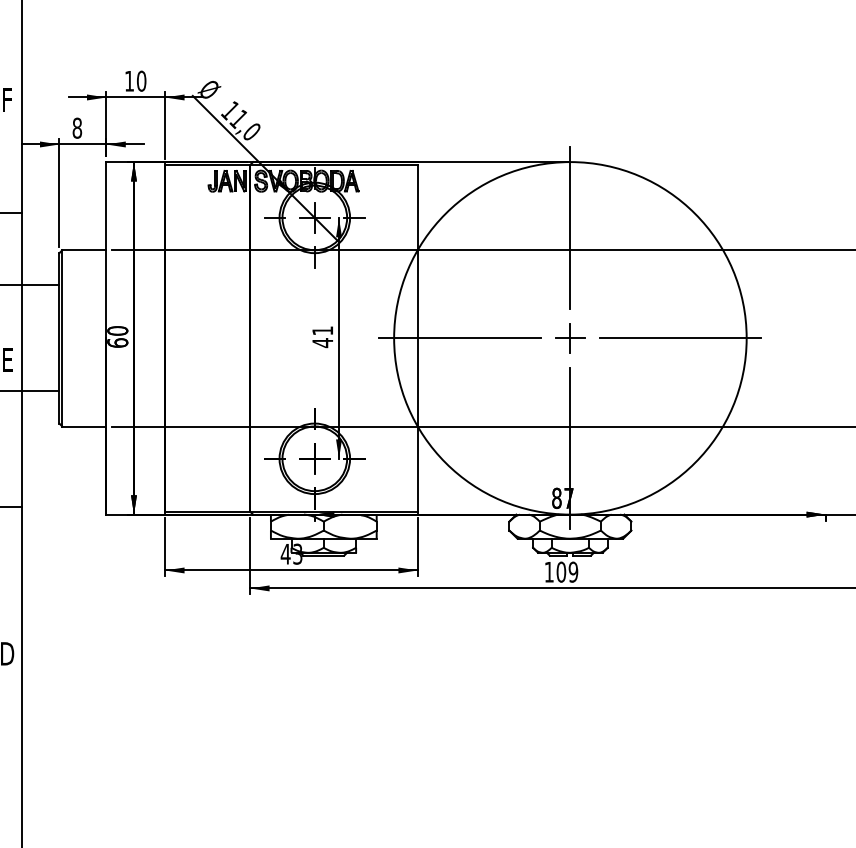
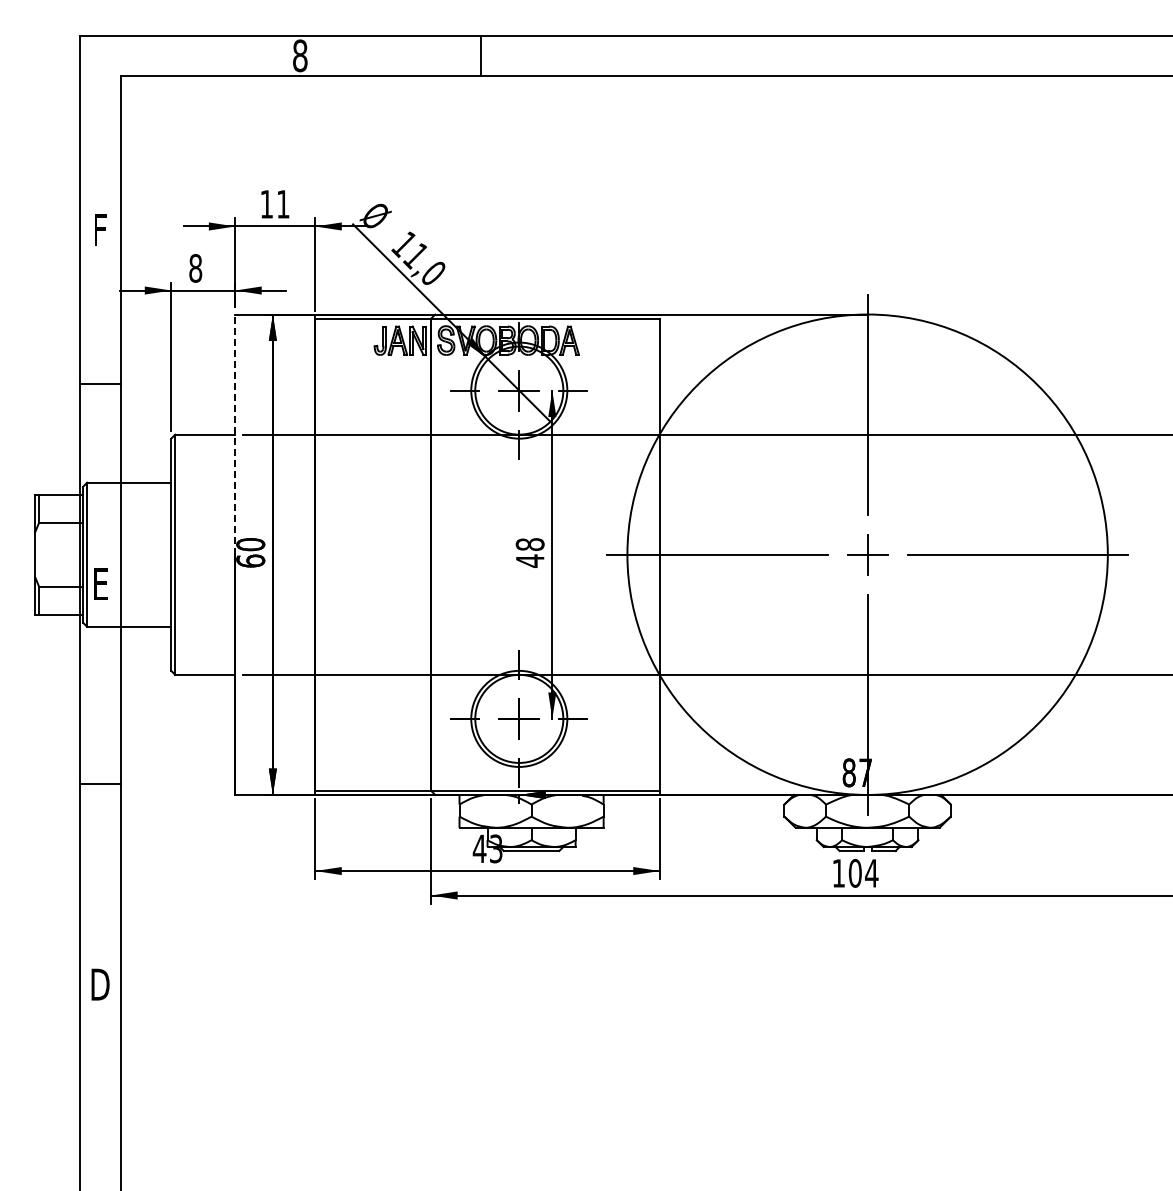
text: (141, 80) -> (282, 203), 10 -> 11
line: (106, 250) -> (235, 434), solid -> dashed
text: (322, 330) -> (529, 544), 41 -> 48
text: (573, 572) -> (871, 873), 109 -> 104

